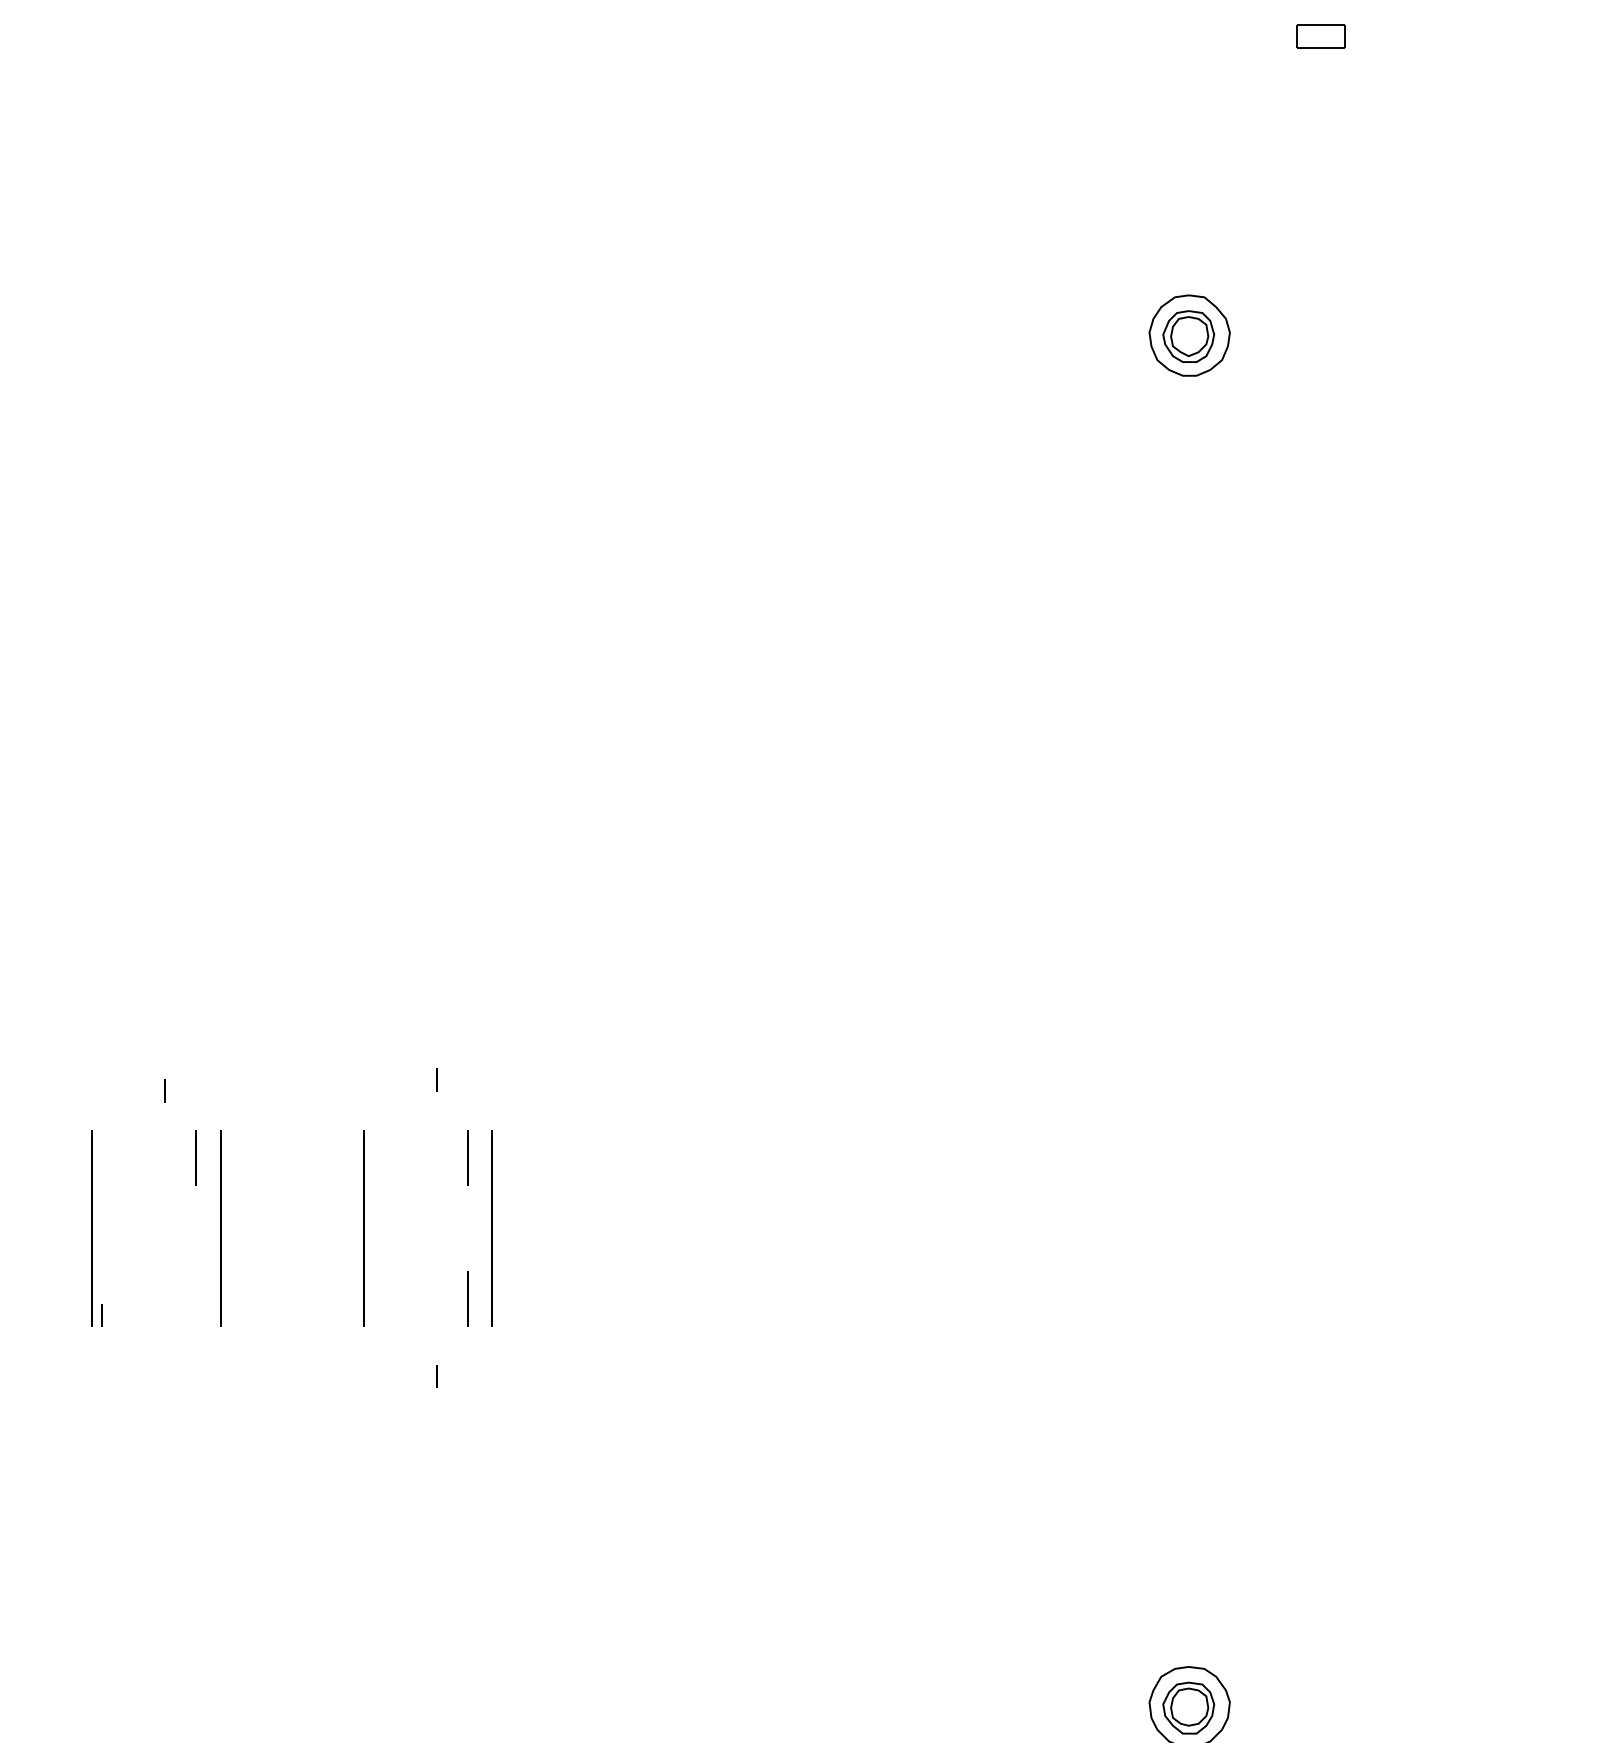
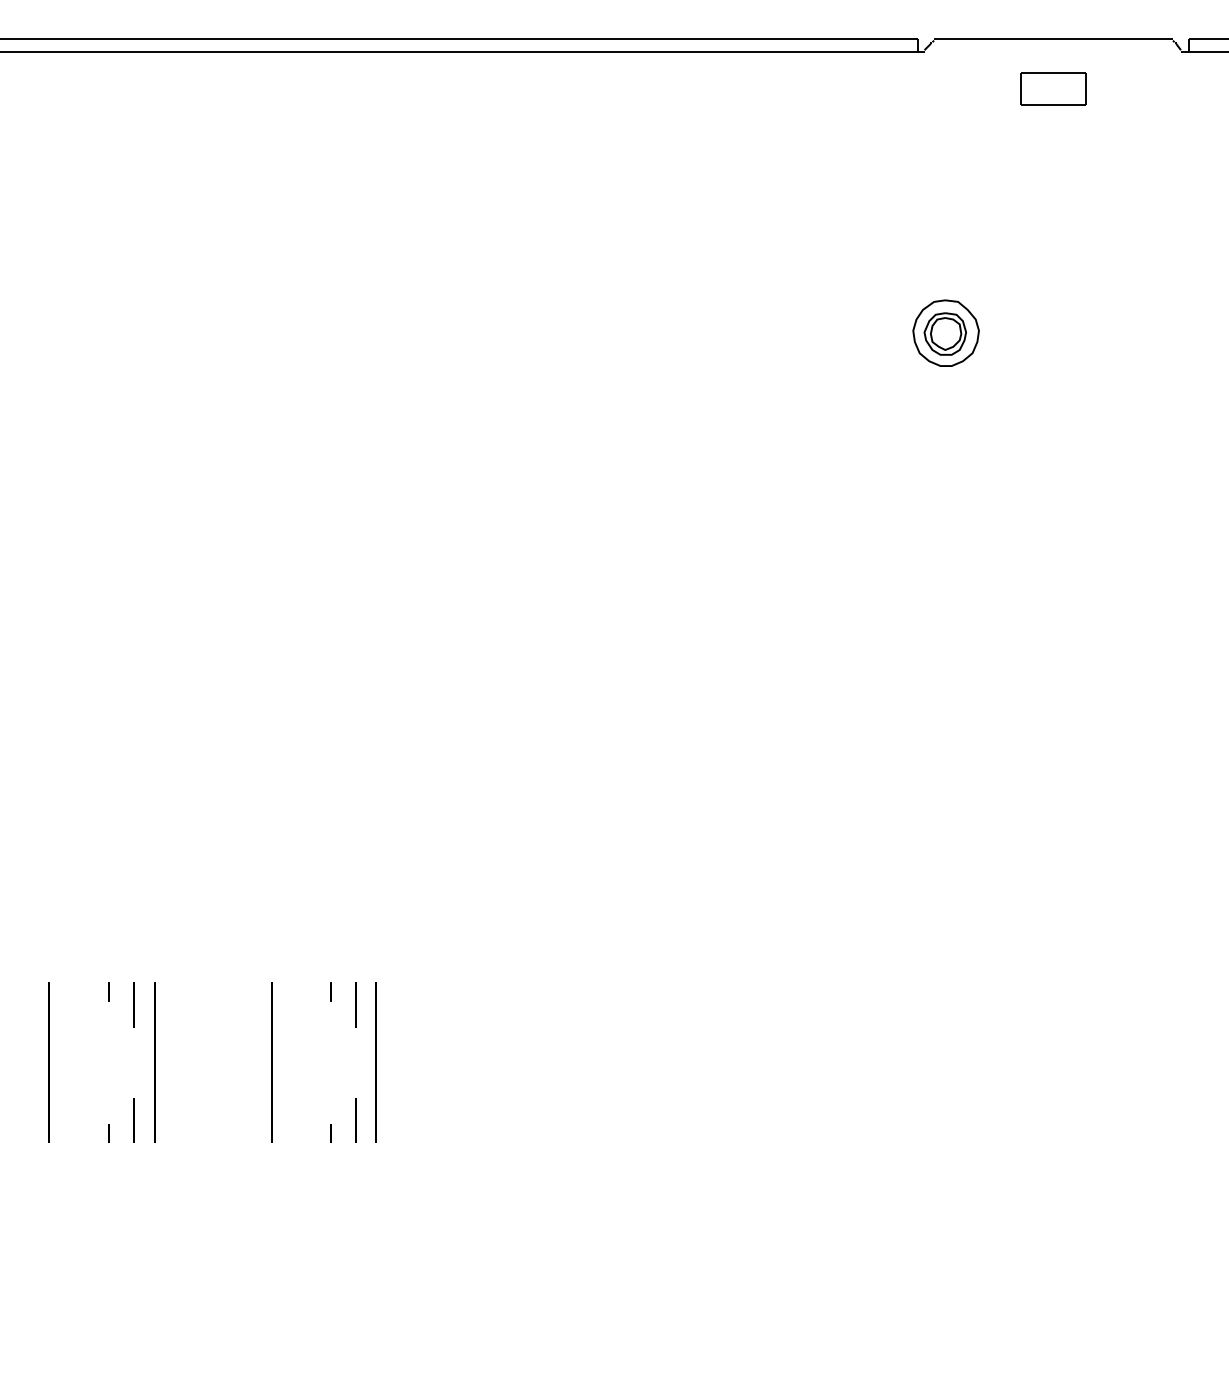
part: (1320, 36) -> (1052, 88), size x1.67
line: (436, 1079) -> (330, 991), moved
line: (164, 1090) -> (108, 991), moved
line: (195, 1298) -> (133, 1119), added
line: (101, 1315) -> (108, 1133), moved
line: (436, 1376) -> (330, 1133), moved

